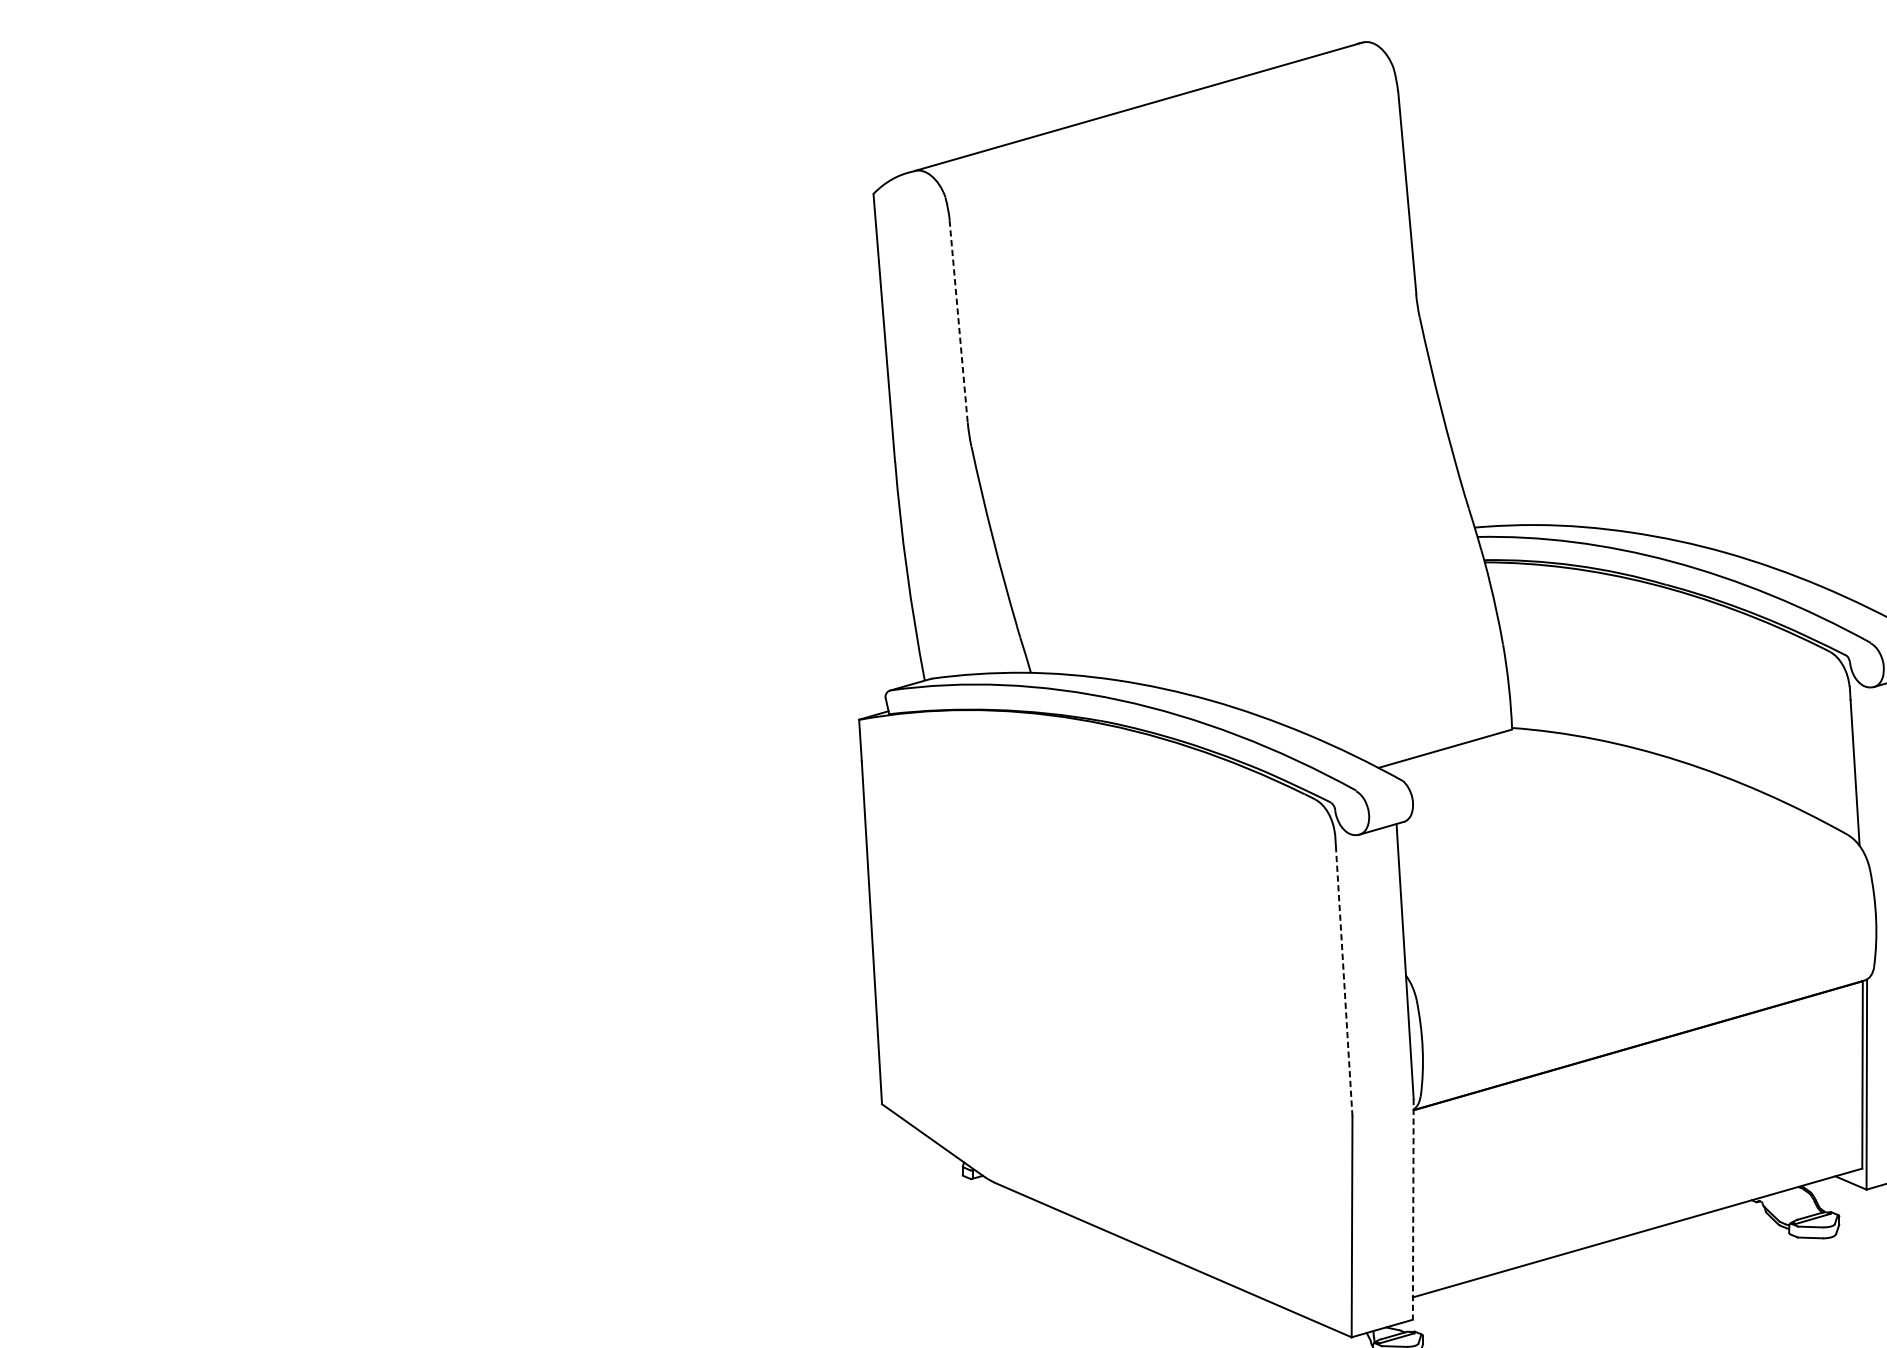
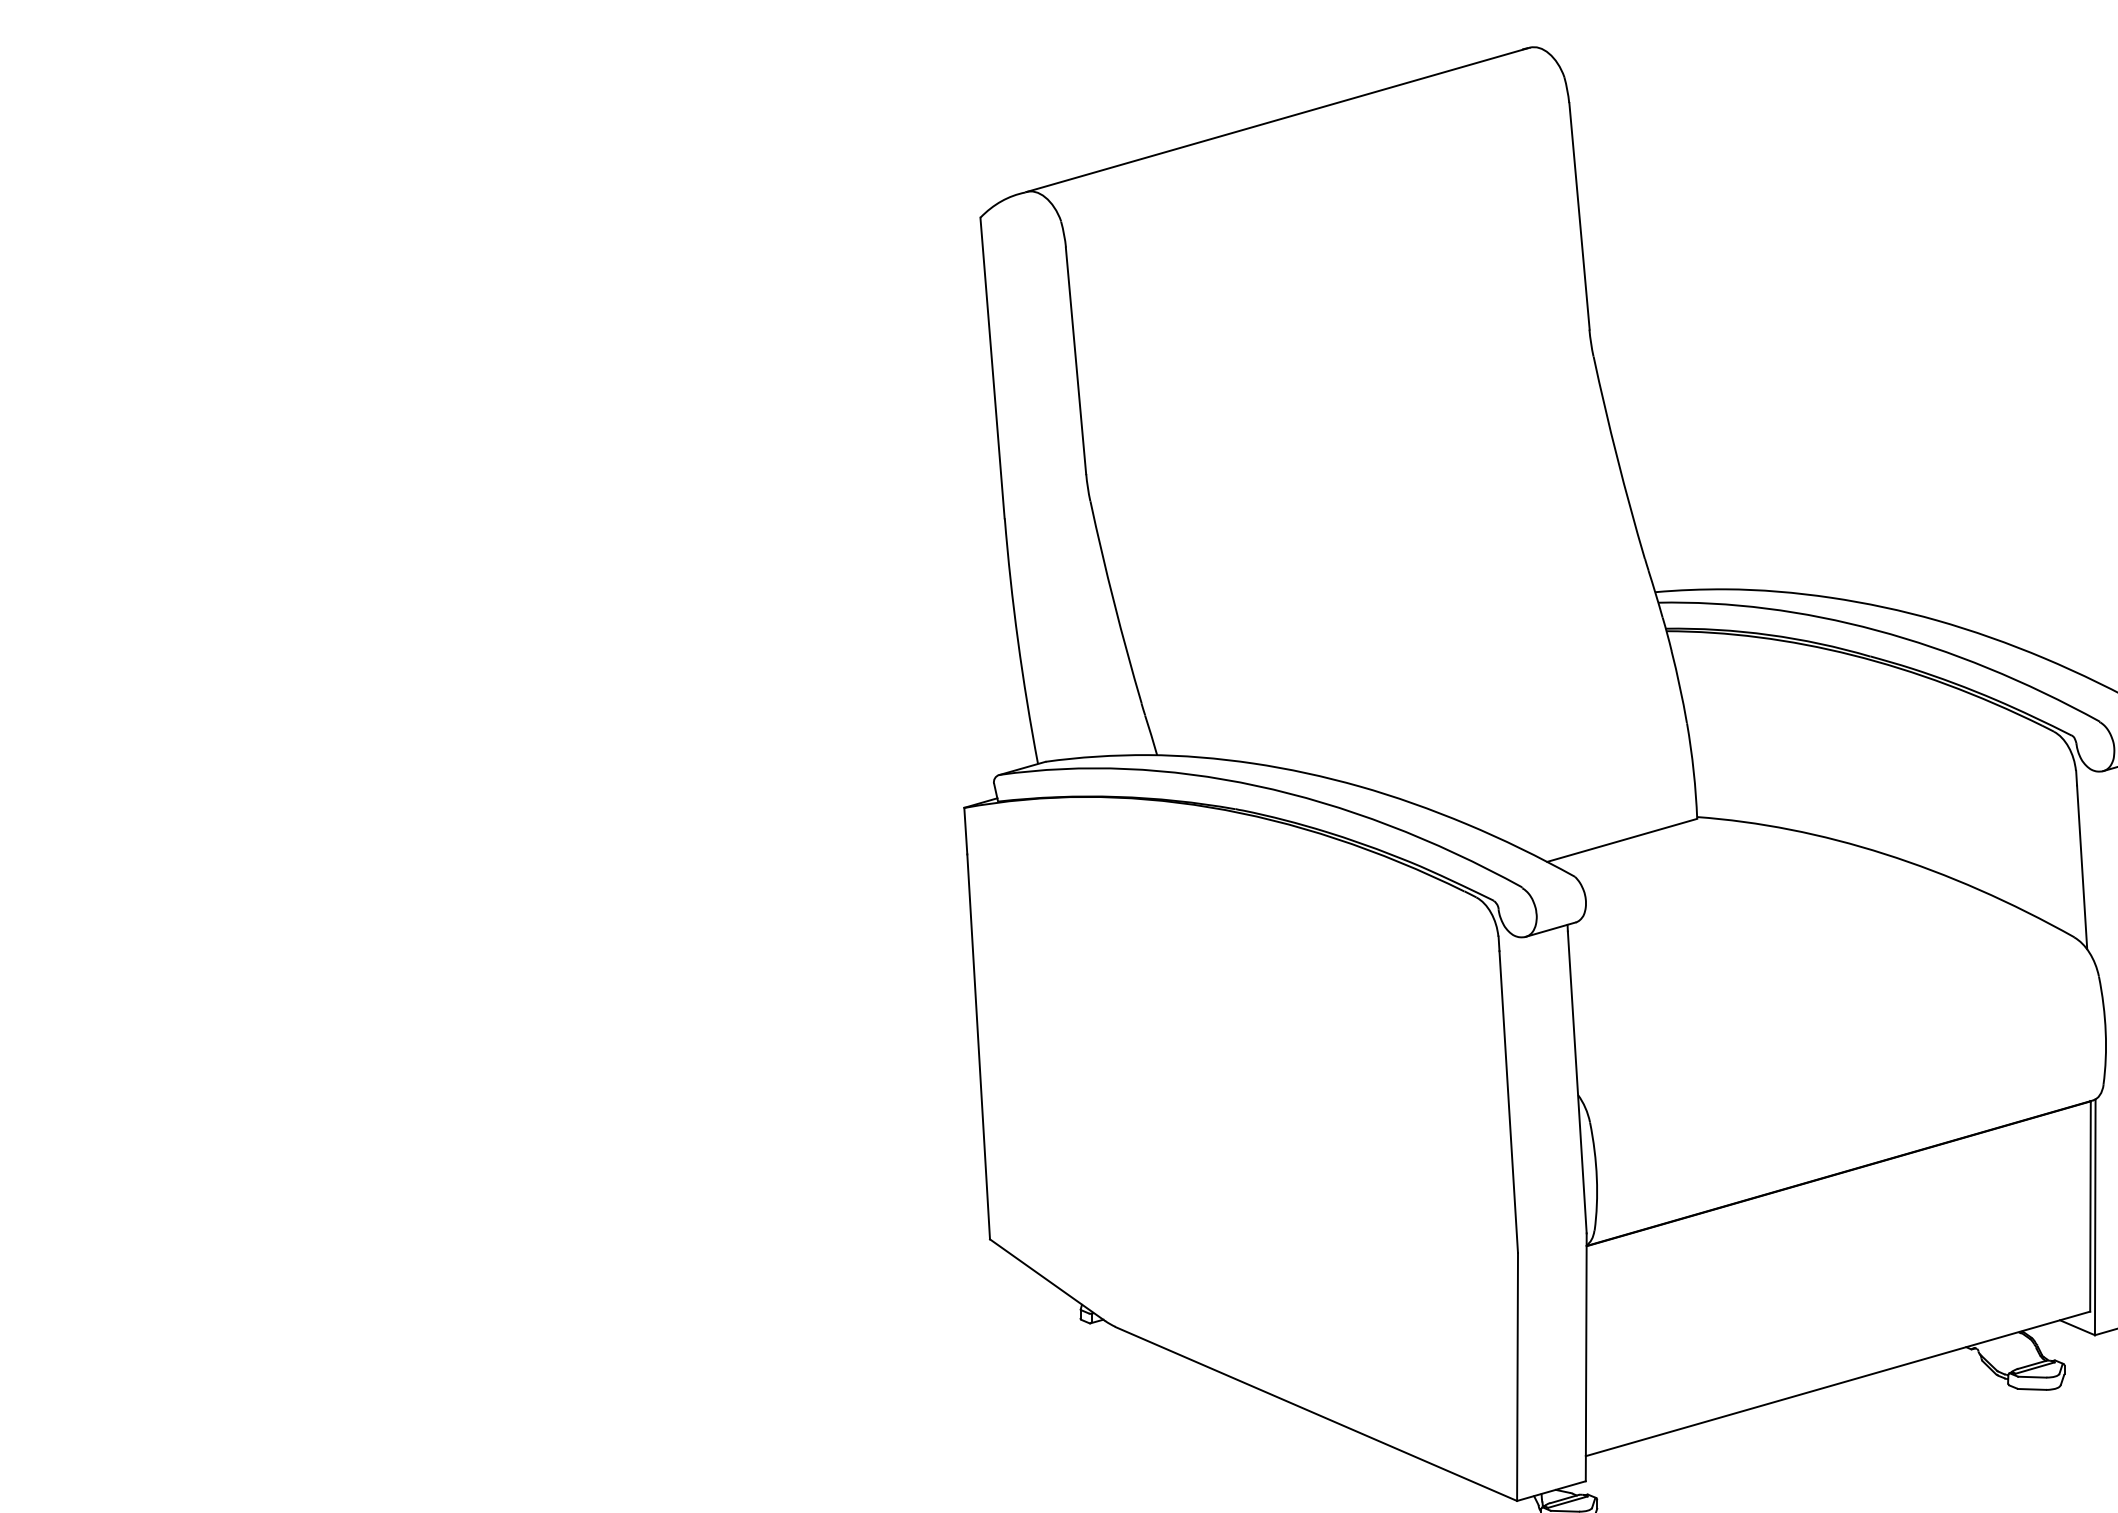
line: (959, 321) -> (1076, 360), dashed -> solid
line: (1344, 981) -> (1508, 1101), dashed -> solid
line: (1413, 1209) -> (1586, 1357), dashed -> solid

